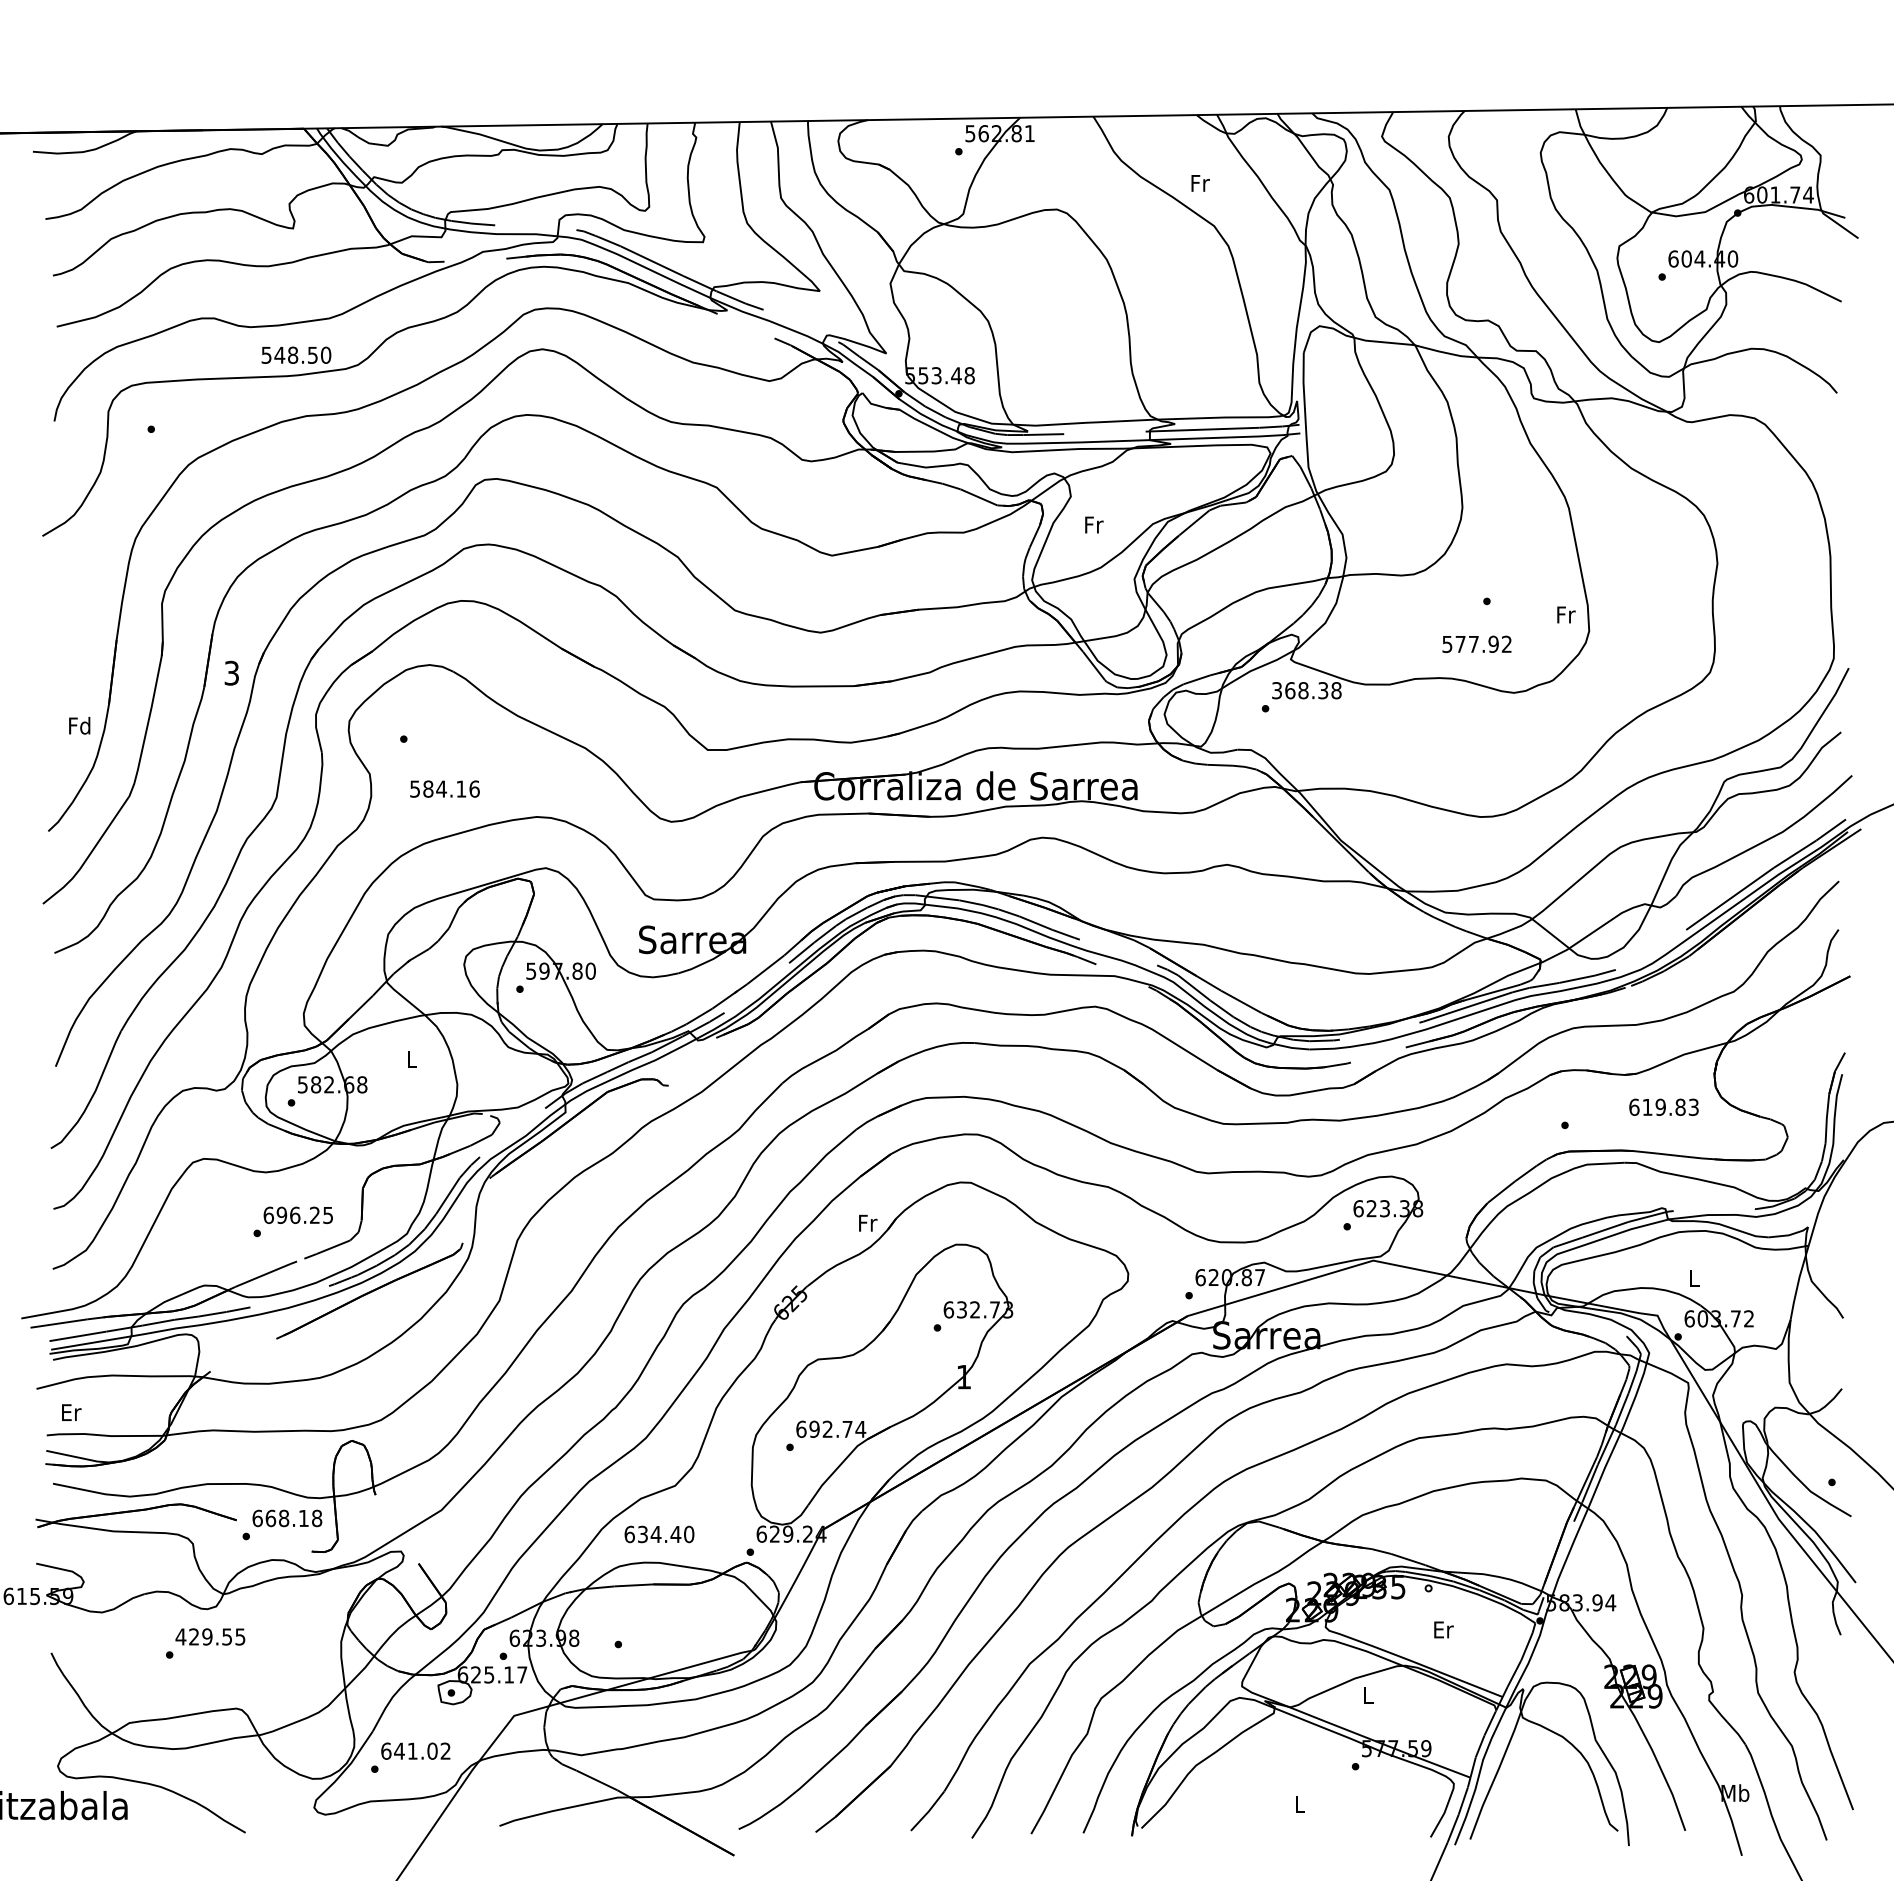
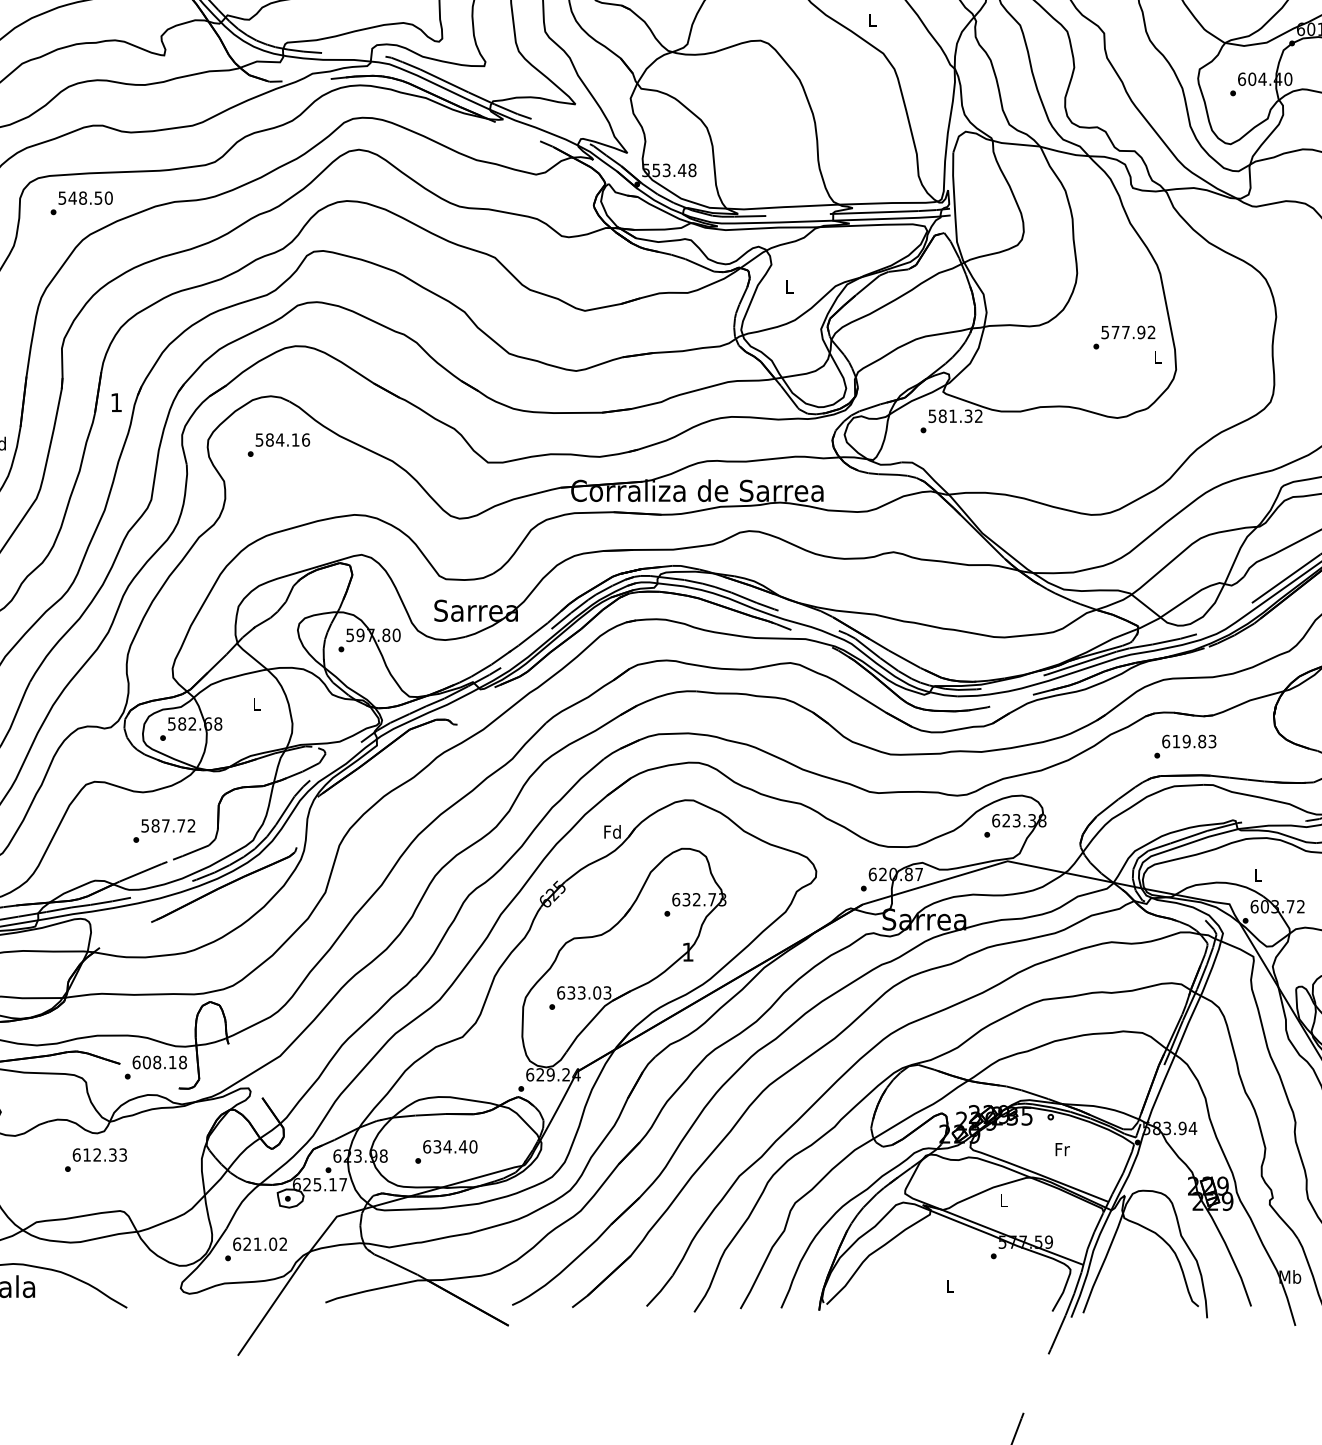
text: (1200, 183) -> (872, 20), Fr -> L
text: (296, 354) -> (85, 197), moved
text: (1094, 524) -> (789, 286), Fr -> L
text: (1566, 614) -> (1158, 356), Fr -> L
text: (1476, 643) -> (1127, 331), moved
text: (231, 672) -> (116, 402), 3 -> 1
text: (1306, 690) -> (955, 416), 368.38 -> 581.32
text: (444, 788) -> (282, 439), moved
text: (1663, 1106) -> (1188, 740), moved
text: (297, 1215) -> (167, 826), 696.25 -> 587.72
text: (866, 1222) -> (611, 831), Fr -> Fd
text: (837, 1428) -> (589, 992), 692.74 -> 633.03
text: (270, 1517) -> (146, 1061), 668.18 -> 608.18
text: (659, 1534) -> (450, 1146), moved
text: (1443, 1629) -> (1062, 1149), Er -> Fr
text: (210, 1636) -> (99, 1154), 429.55 -> 612.33
text: (399, 1750) -> (247, 1243), 641.02 -> 621.02

